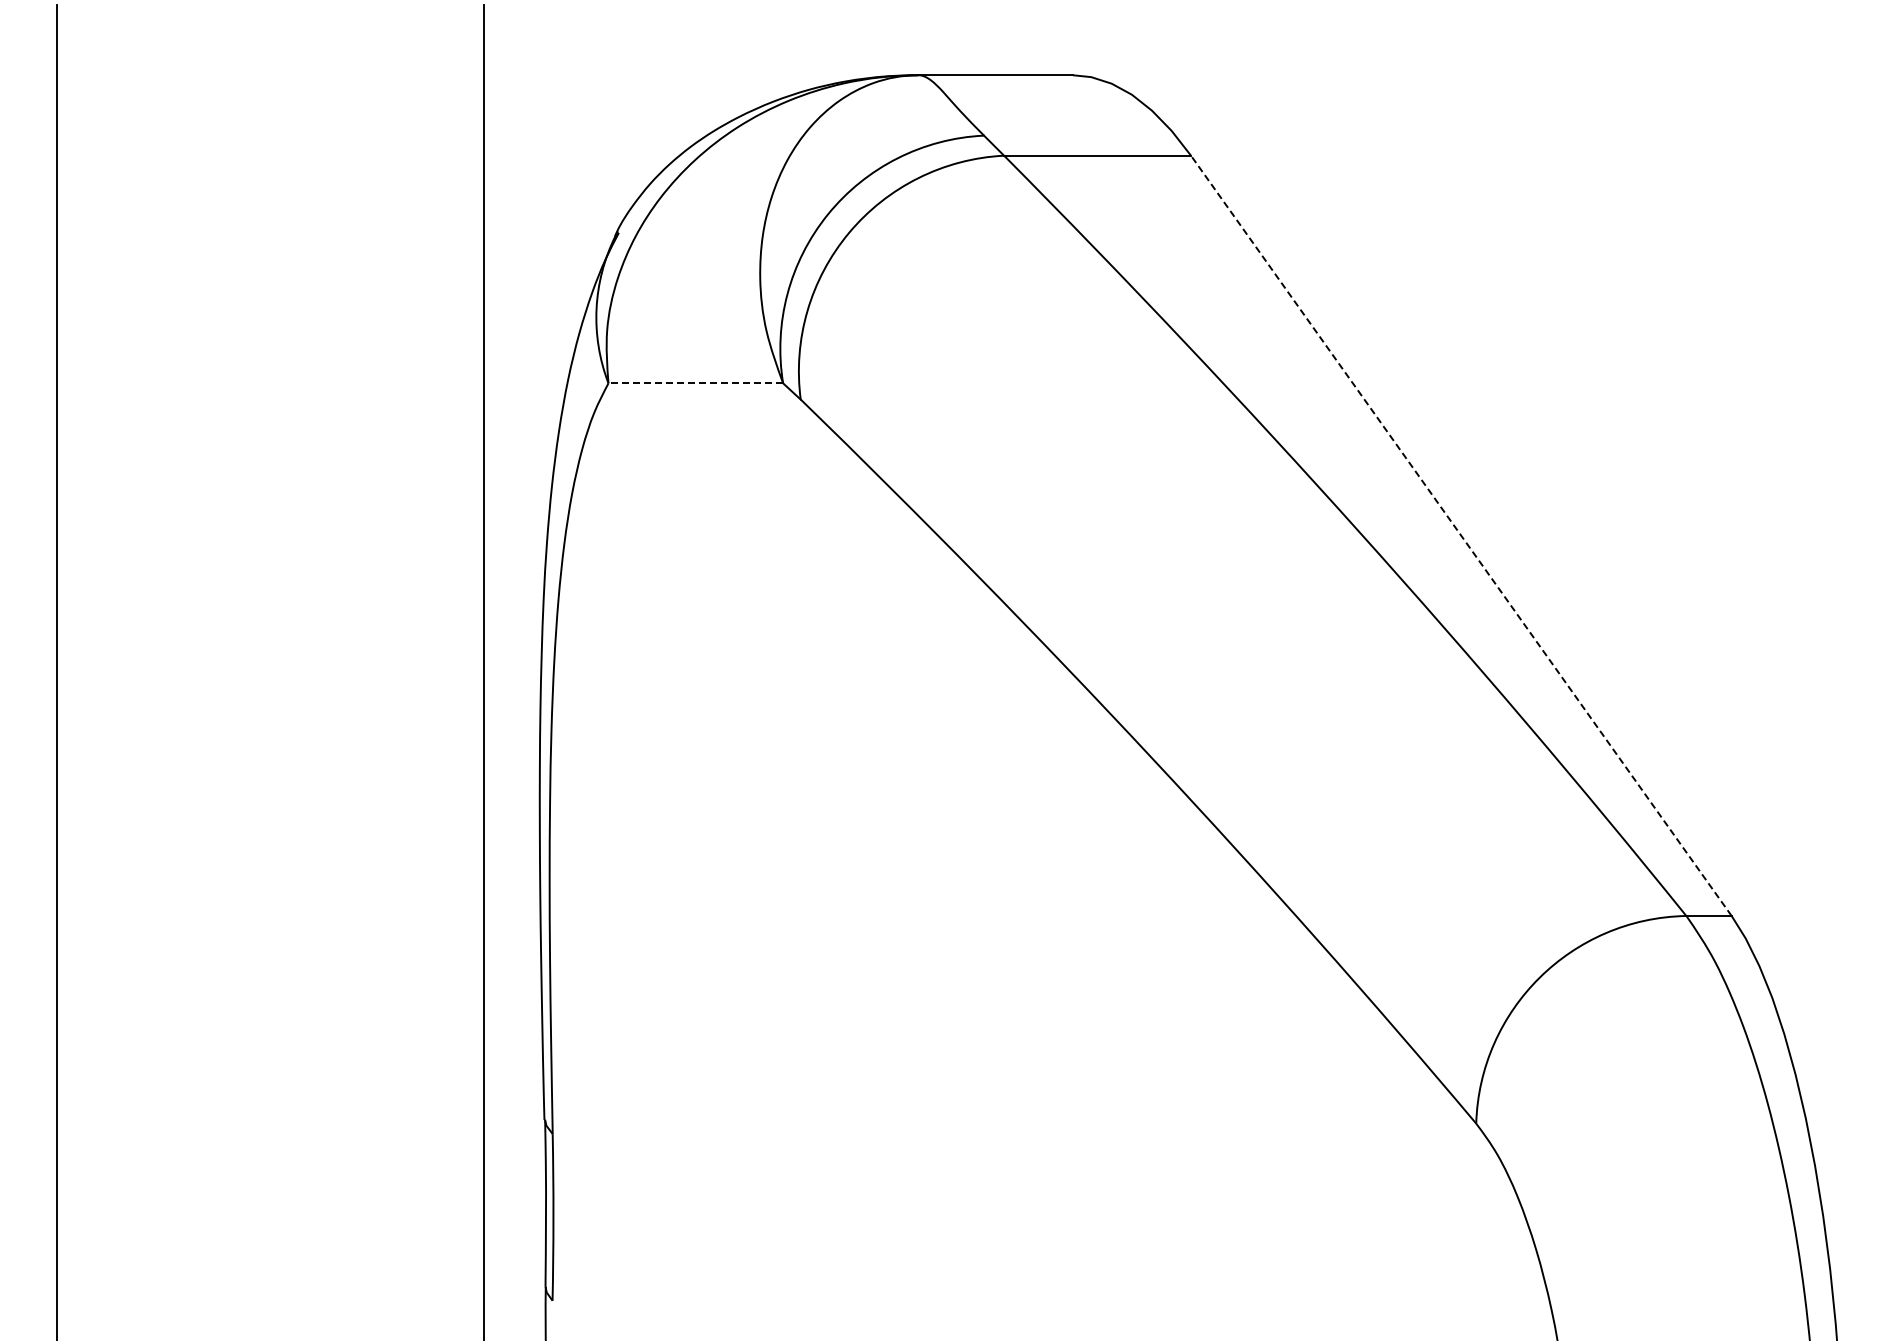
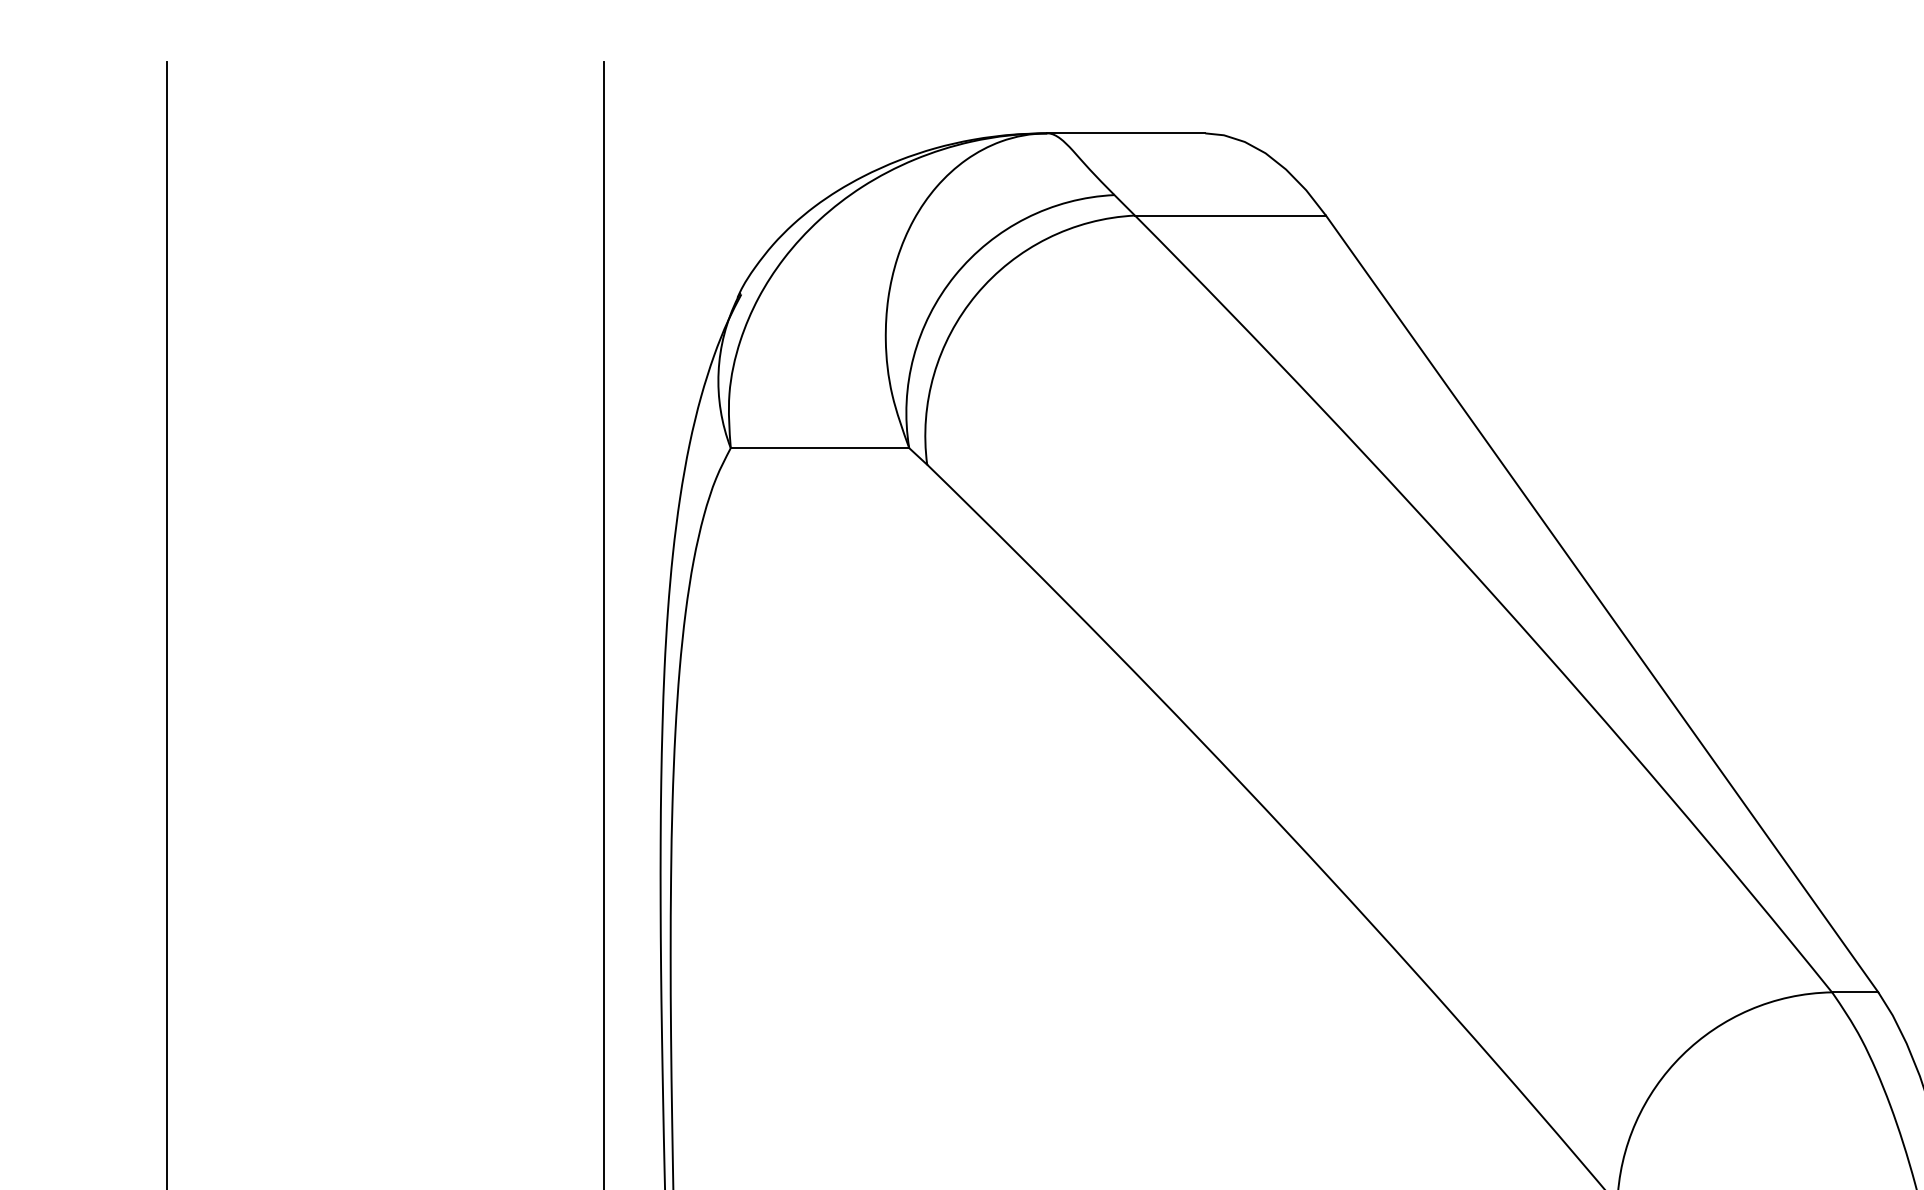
line: (695, 383) -> (819, 448), dashed -> solid
line: (1461, 535) -> (1602, 603), dashed -> solid

